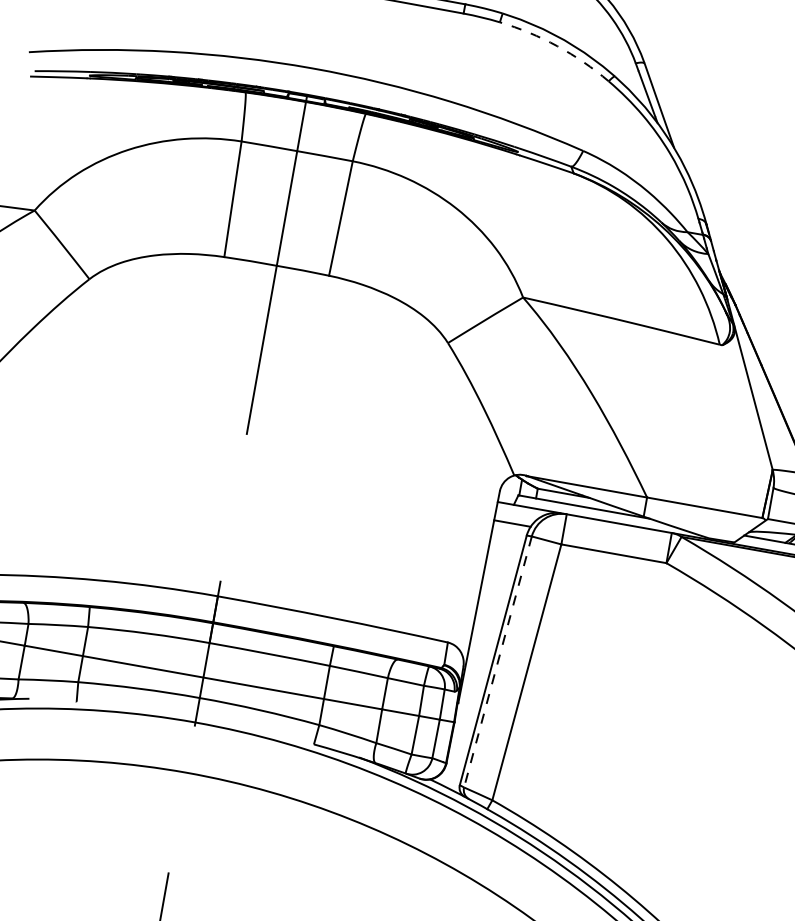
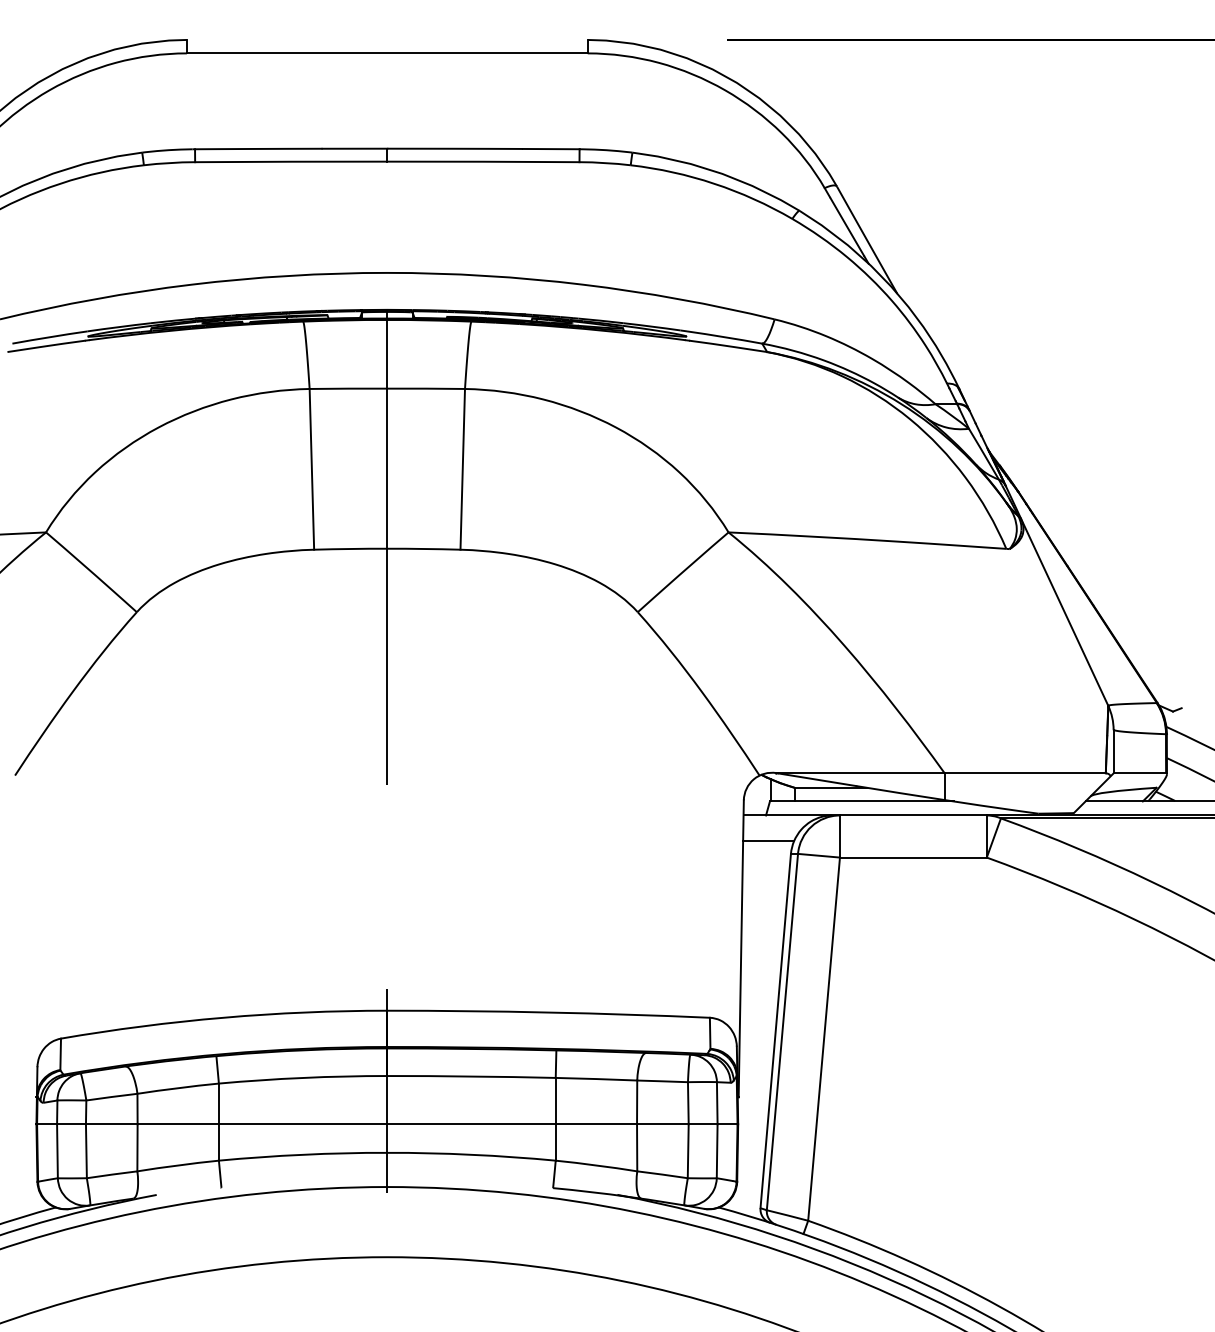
arc: (557, 46) -> (714, 183), dashed -> solid
line: (497, 662) -> (782, 1032), dashed -> solid

